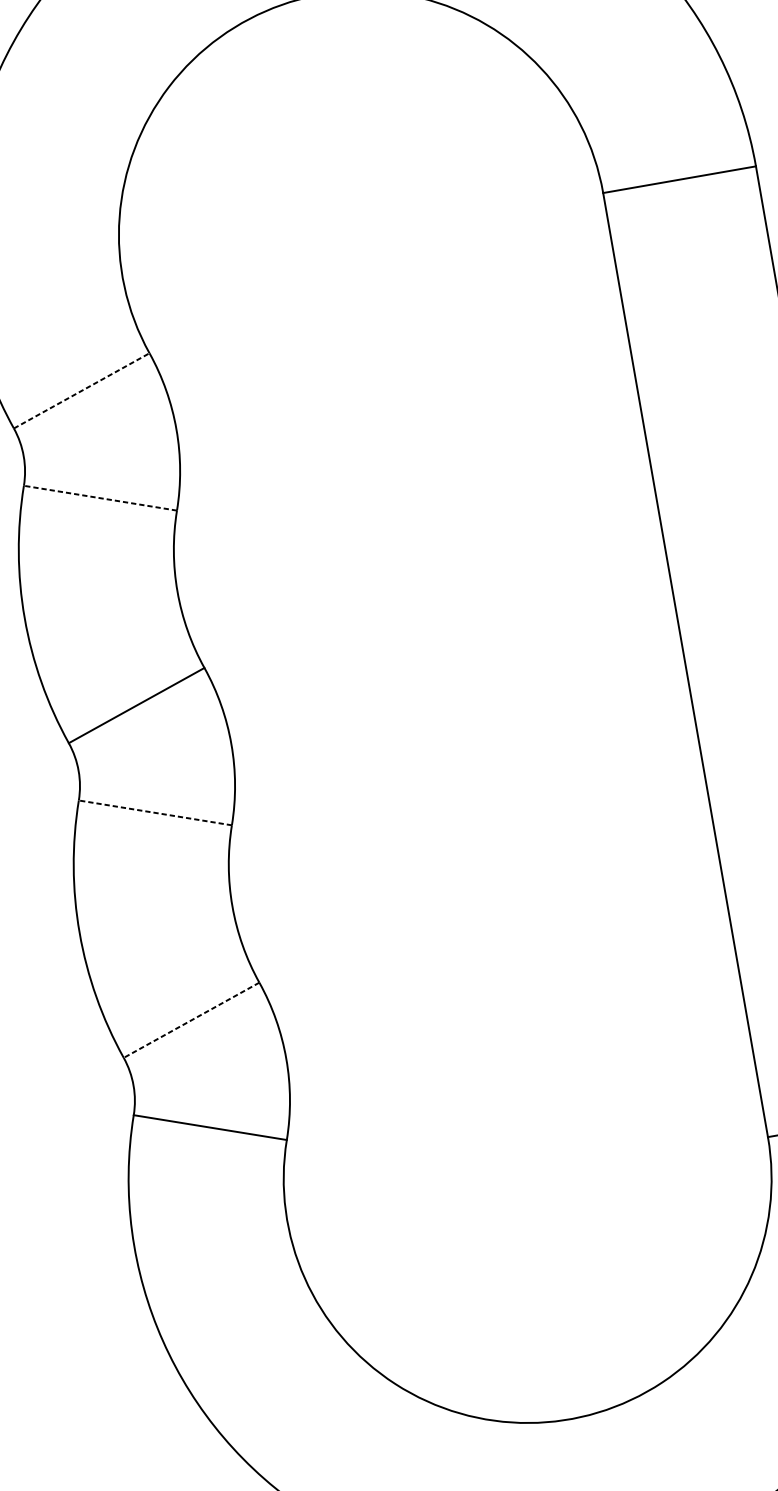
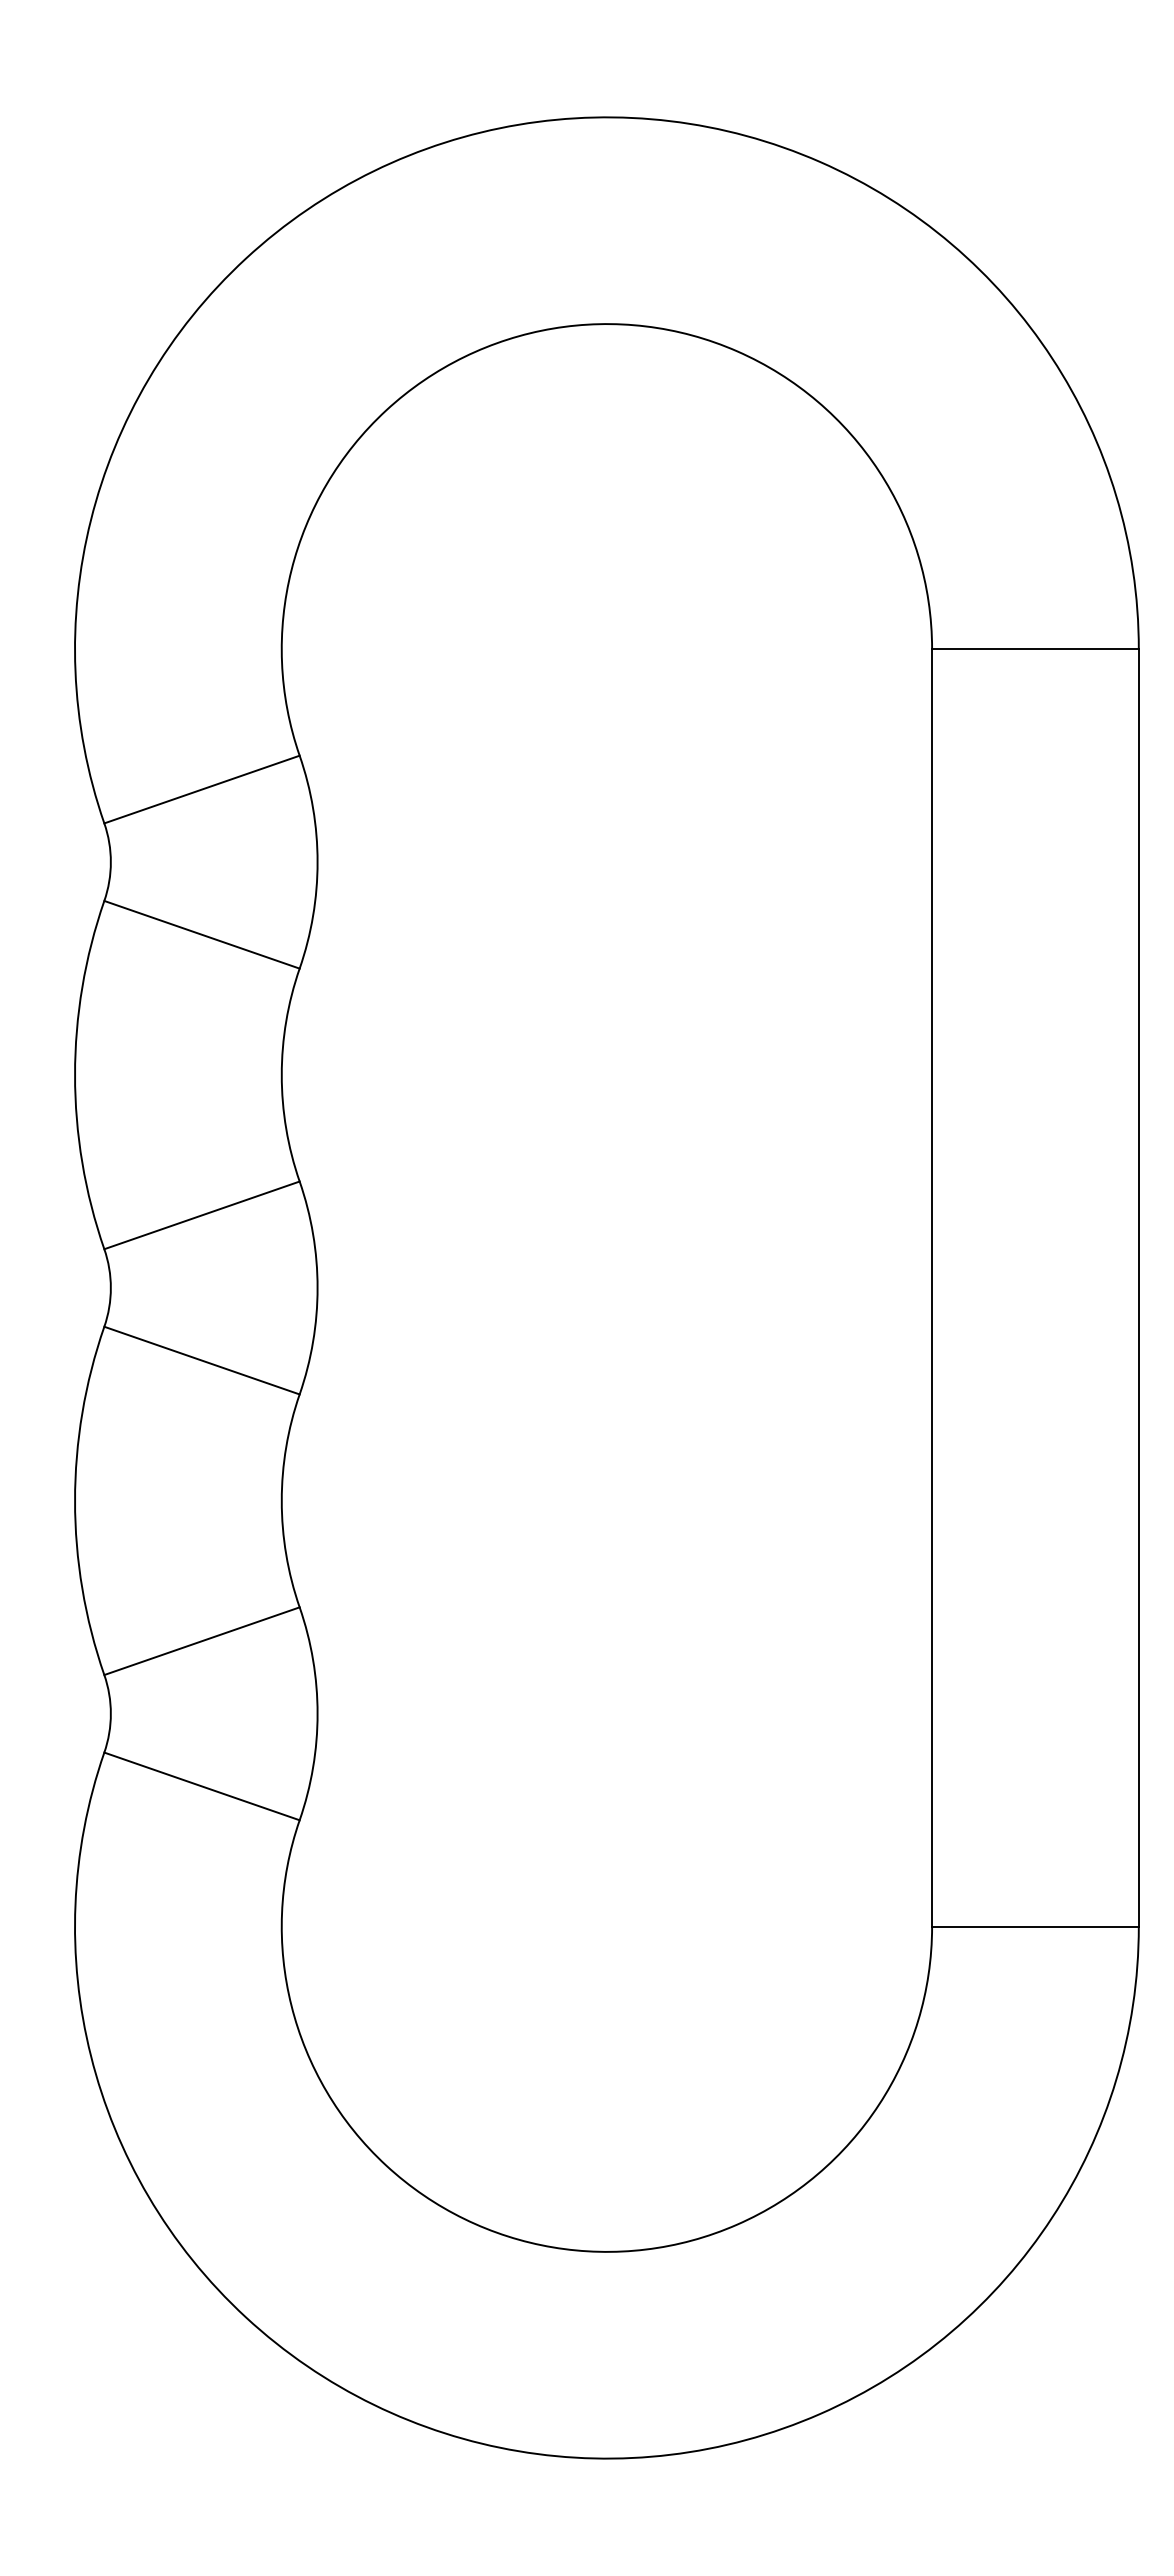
line: (82, 390) -> (202, 789), dashed -> solid
line: (100, 498) -> (201, 934), dashed -> solid
line: (154, 812) -> (201, 1360), dashed -> solid
line: (191, 1020) -> (201, 1641), dashed -> solid

